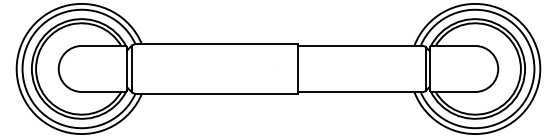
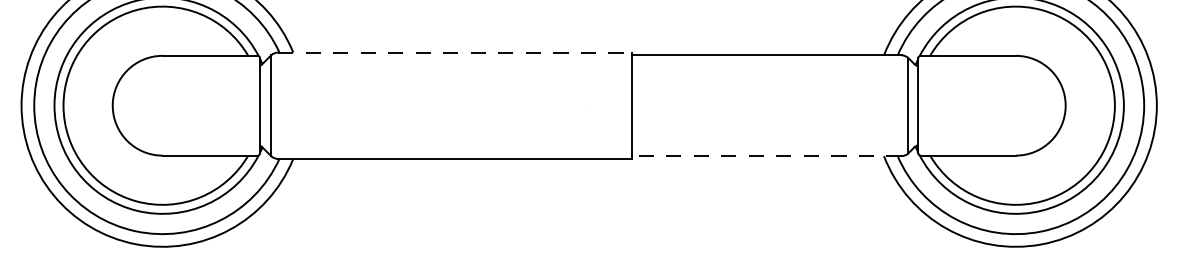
line: (216, 44) -> (454, 52), solid -> dashed
line: (359, 92) -> (764, 156), solid -> dashed

